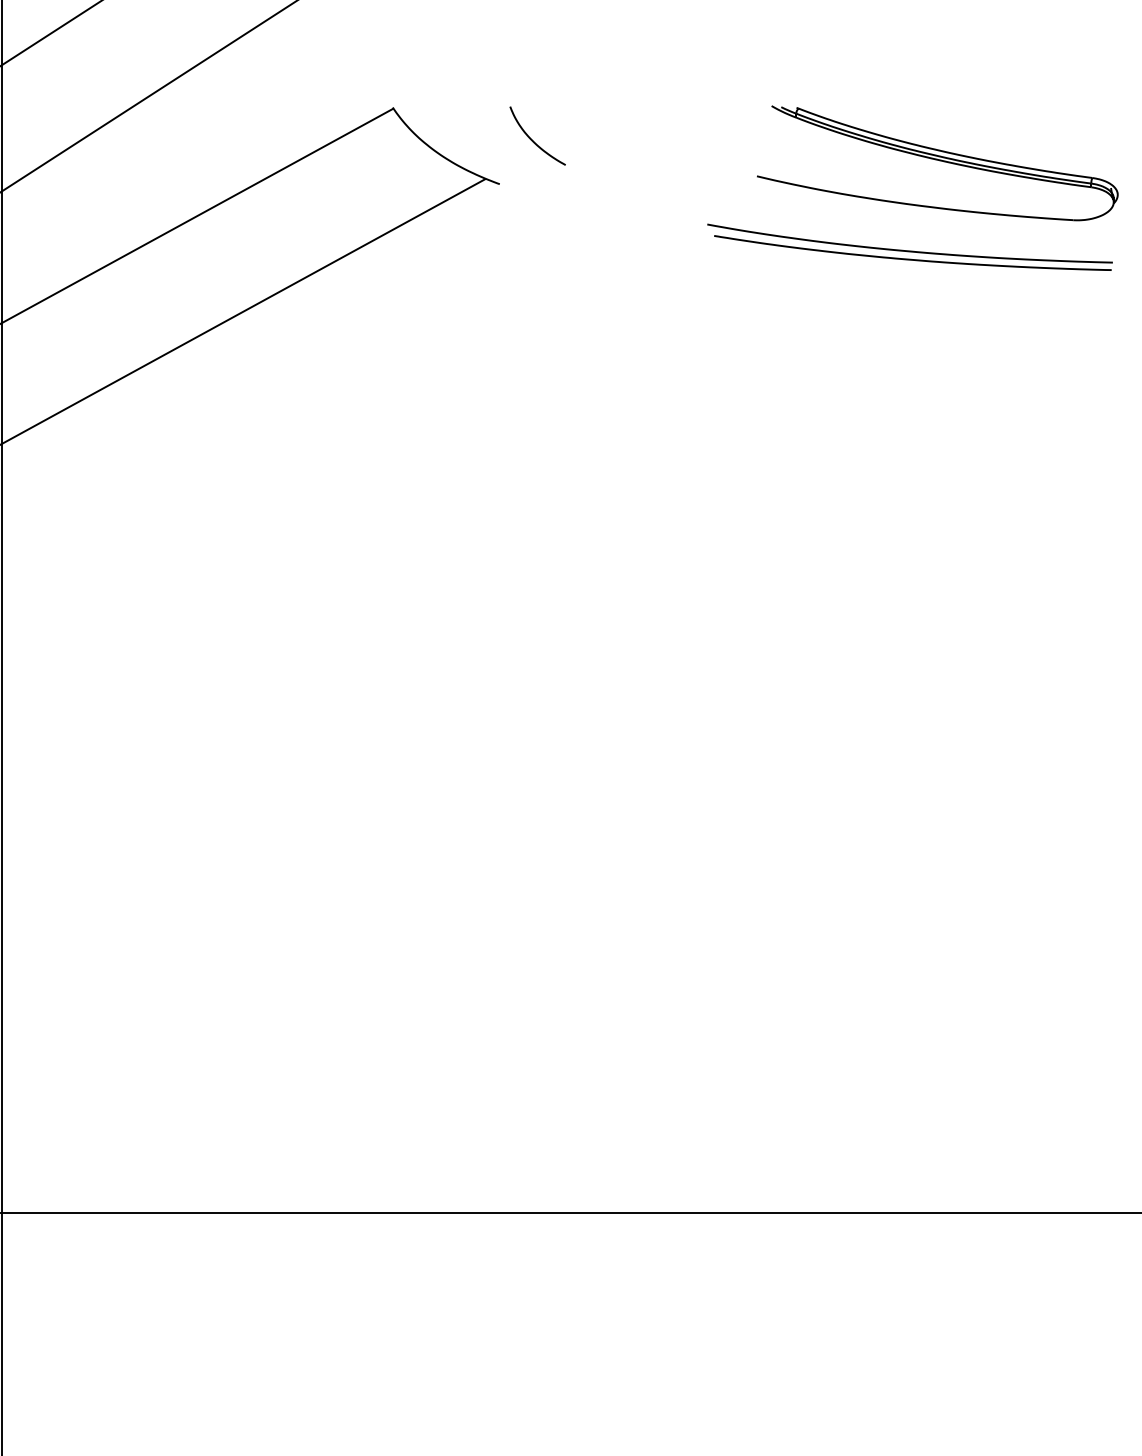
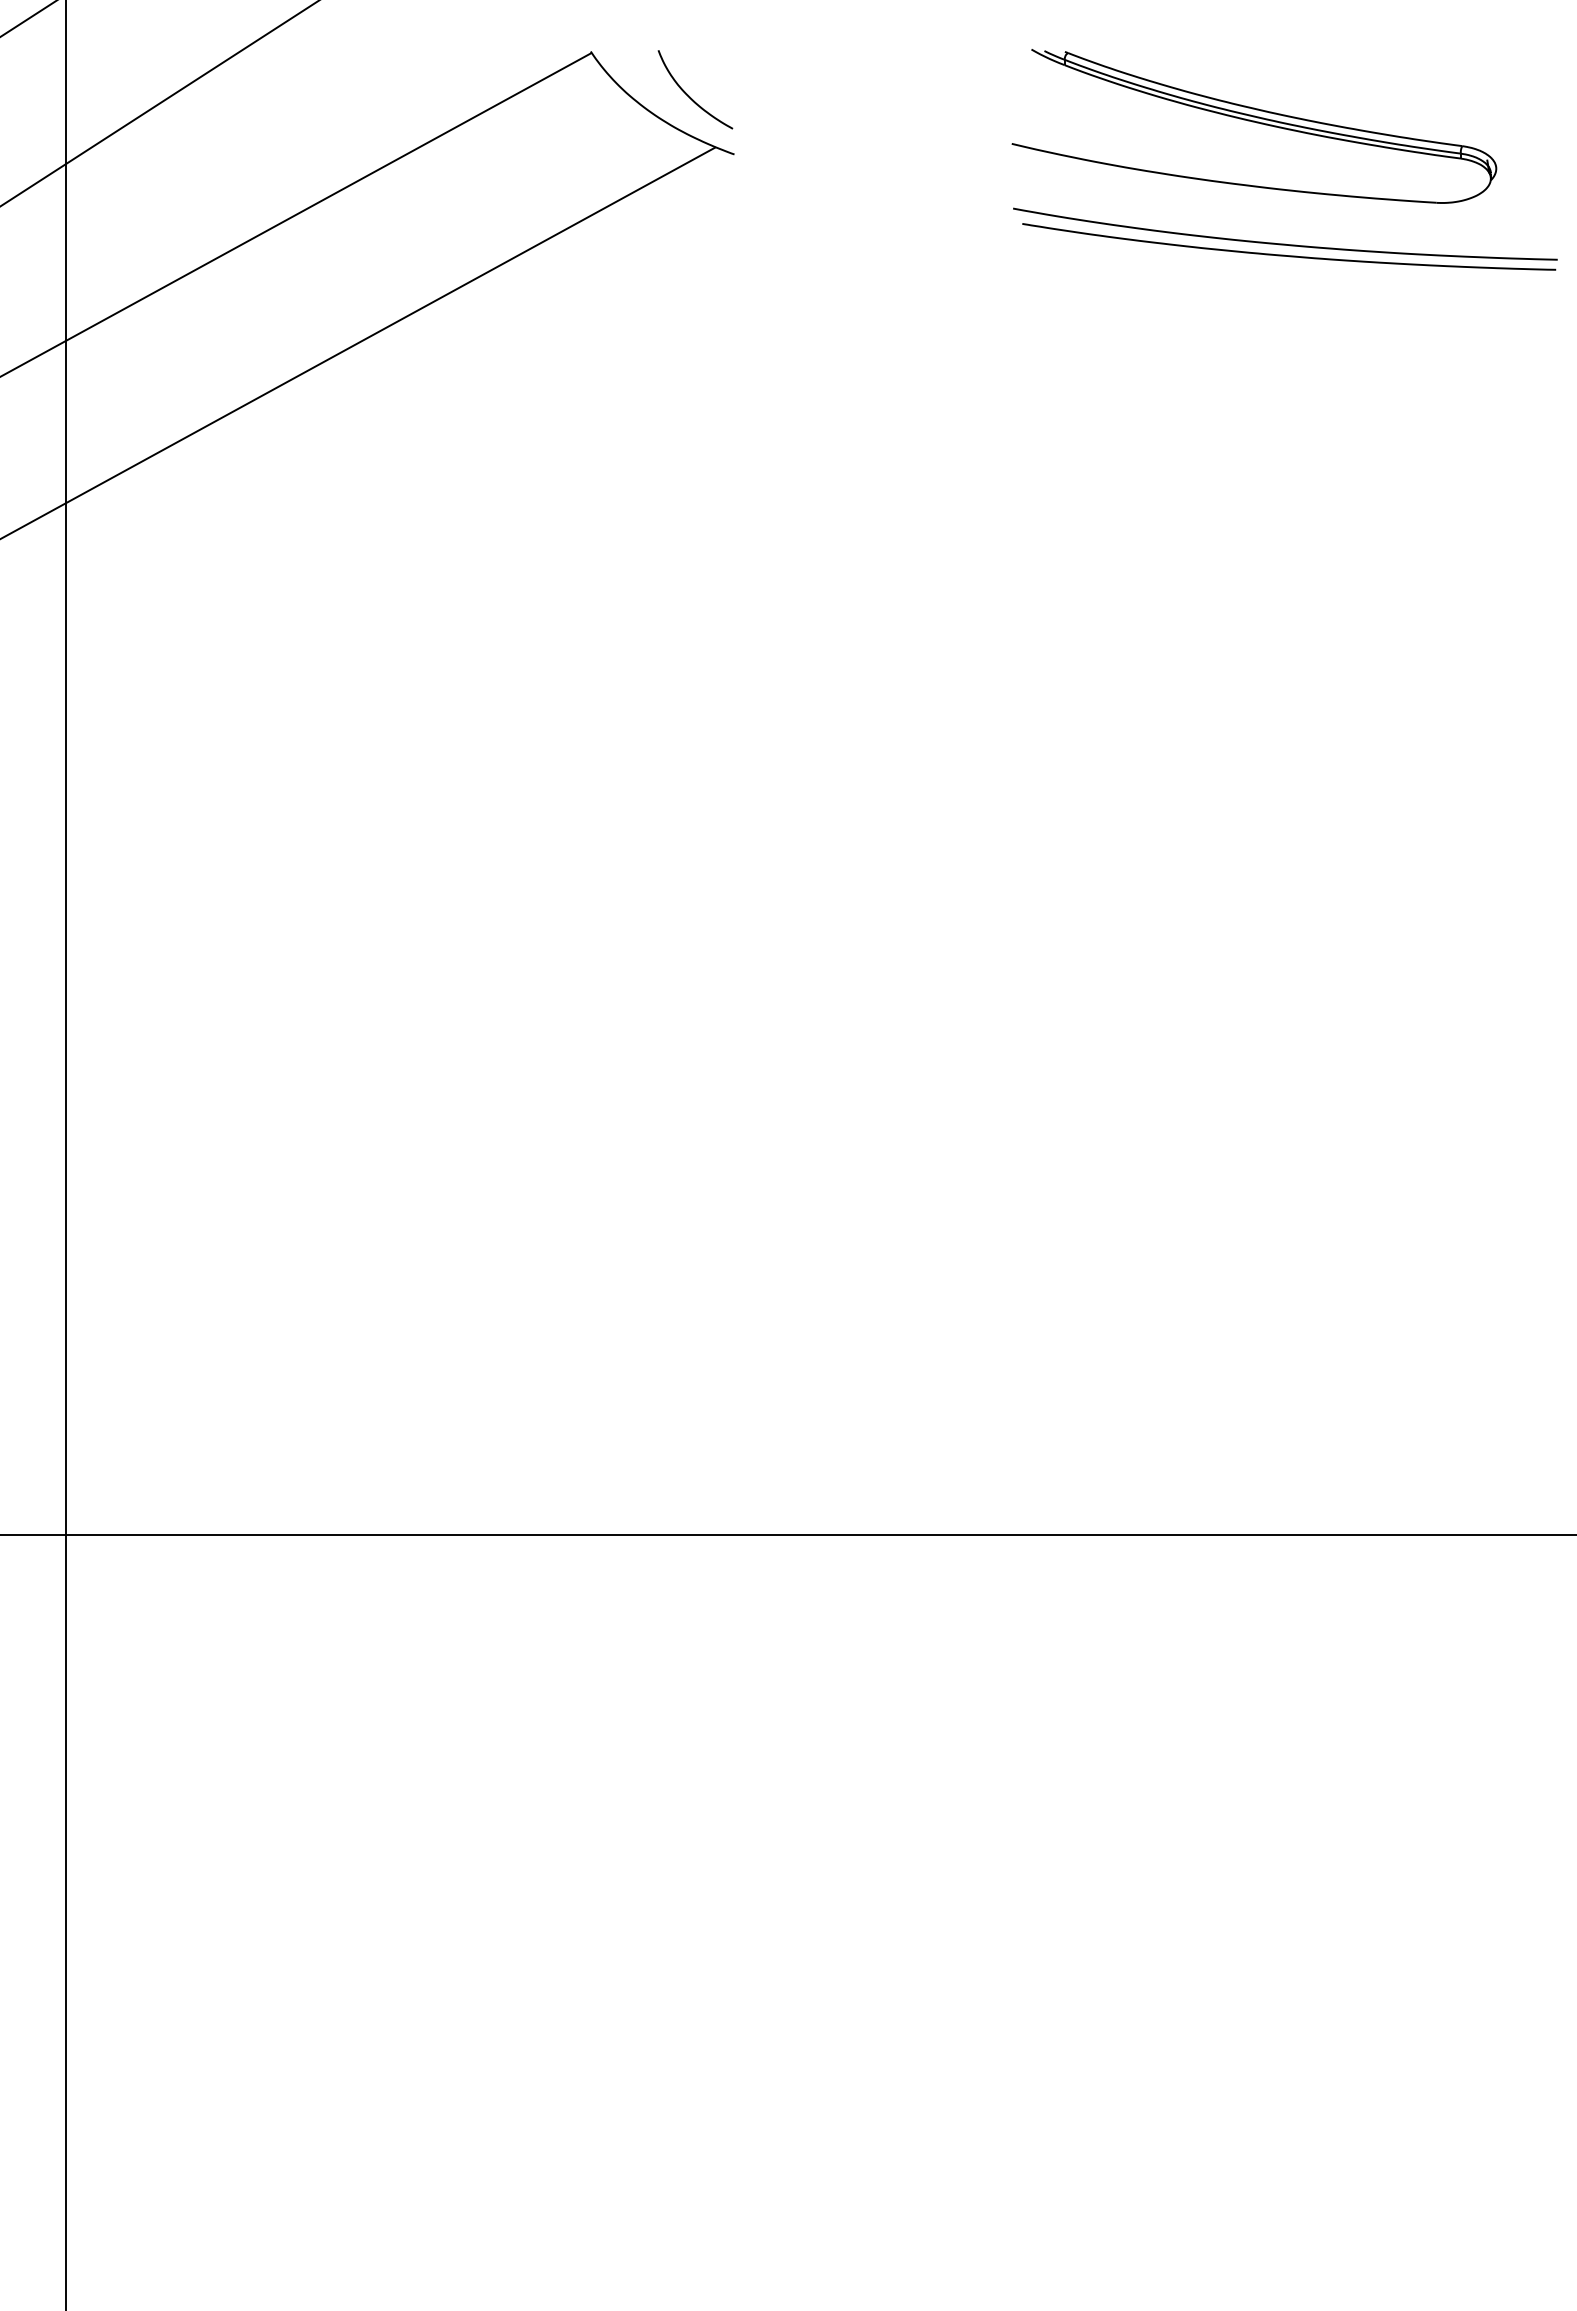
curve: (533, 140) -> (689, 95), moved
part: (937, 163) -> (1254, 126), moved

